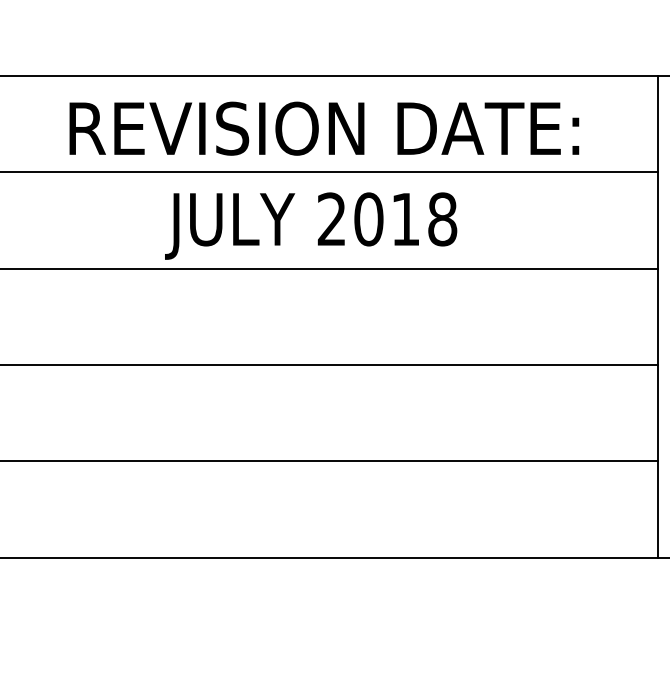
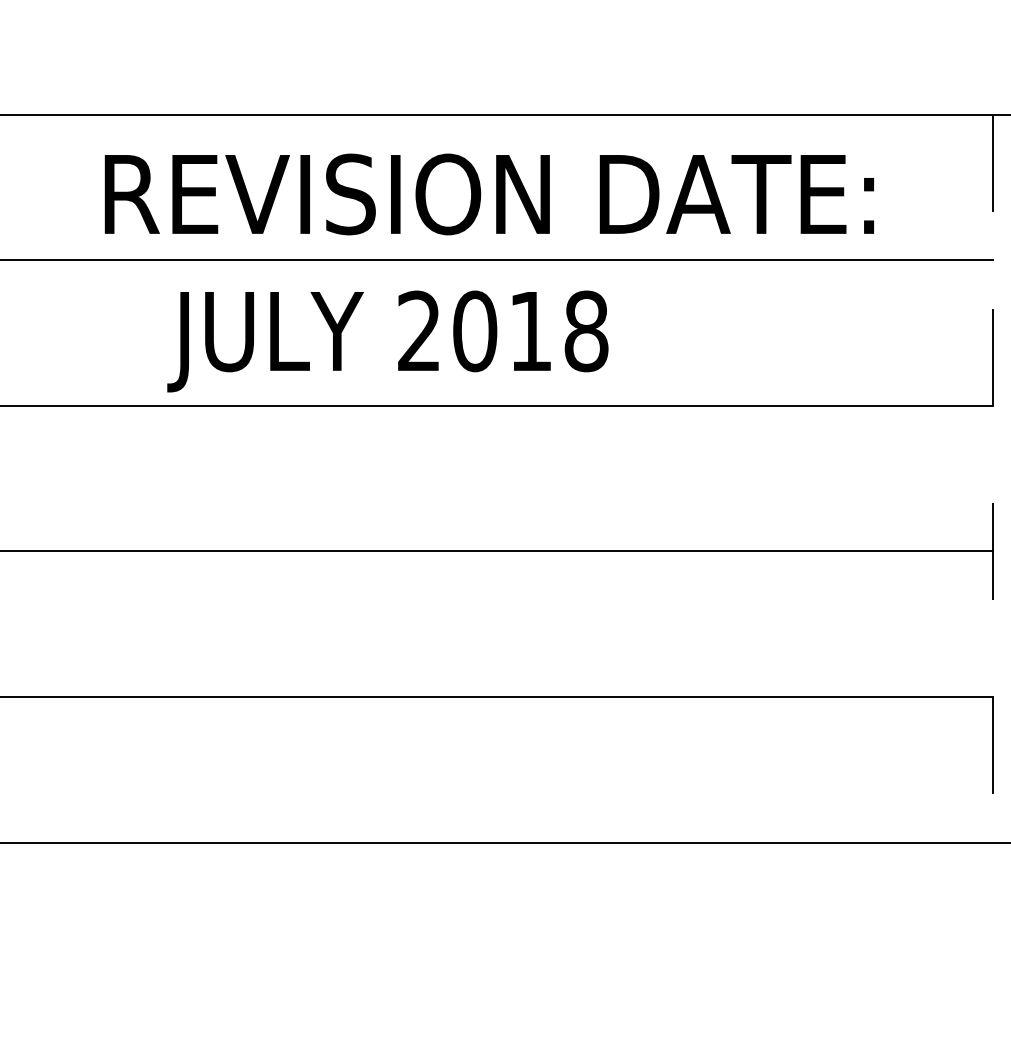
text: (311, 225) -> (388, 340), moved
line: (657, 317) -> (992, 479), solid -> dashed

